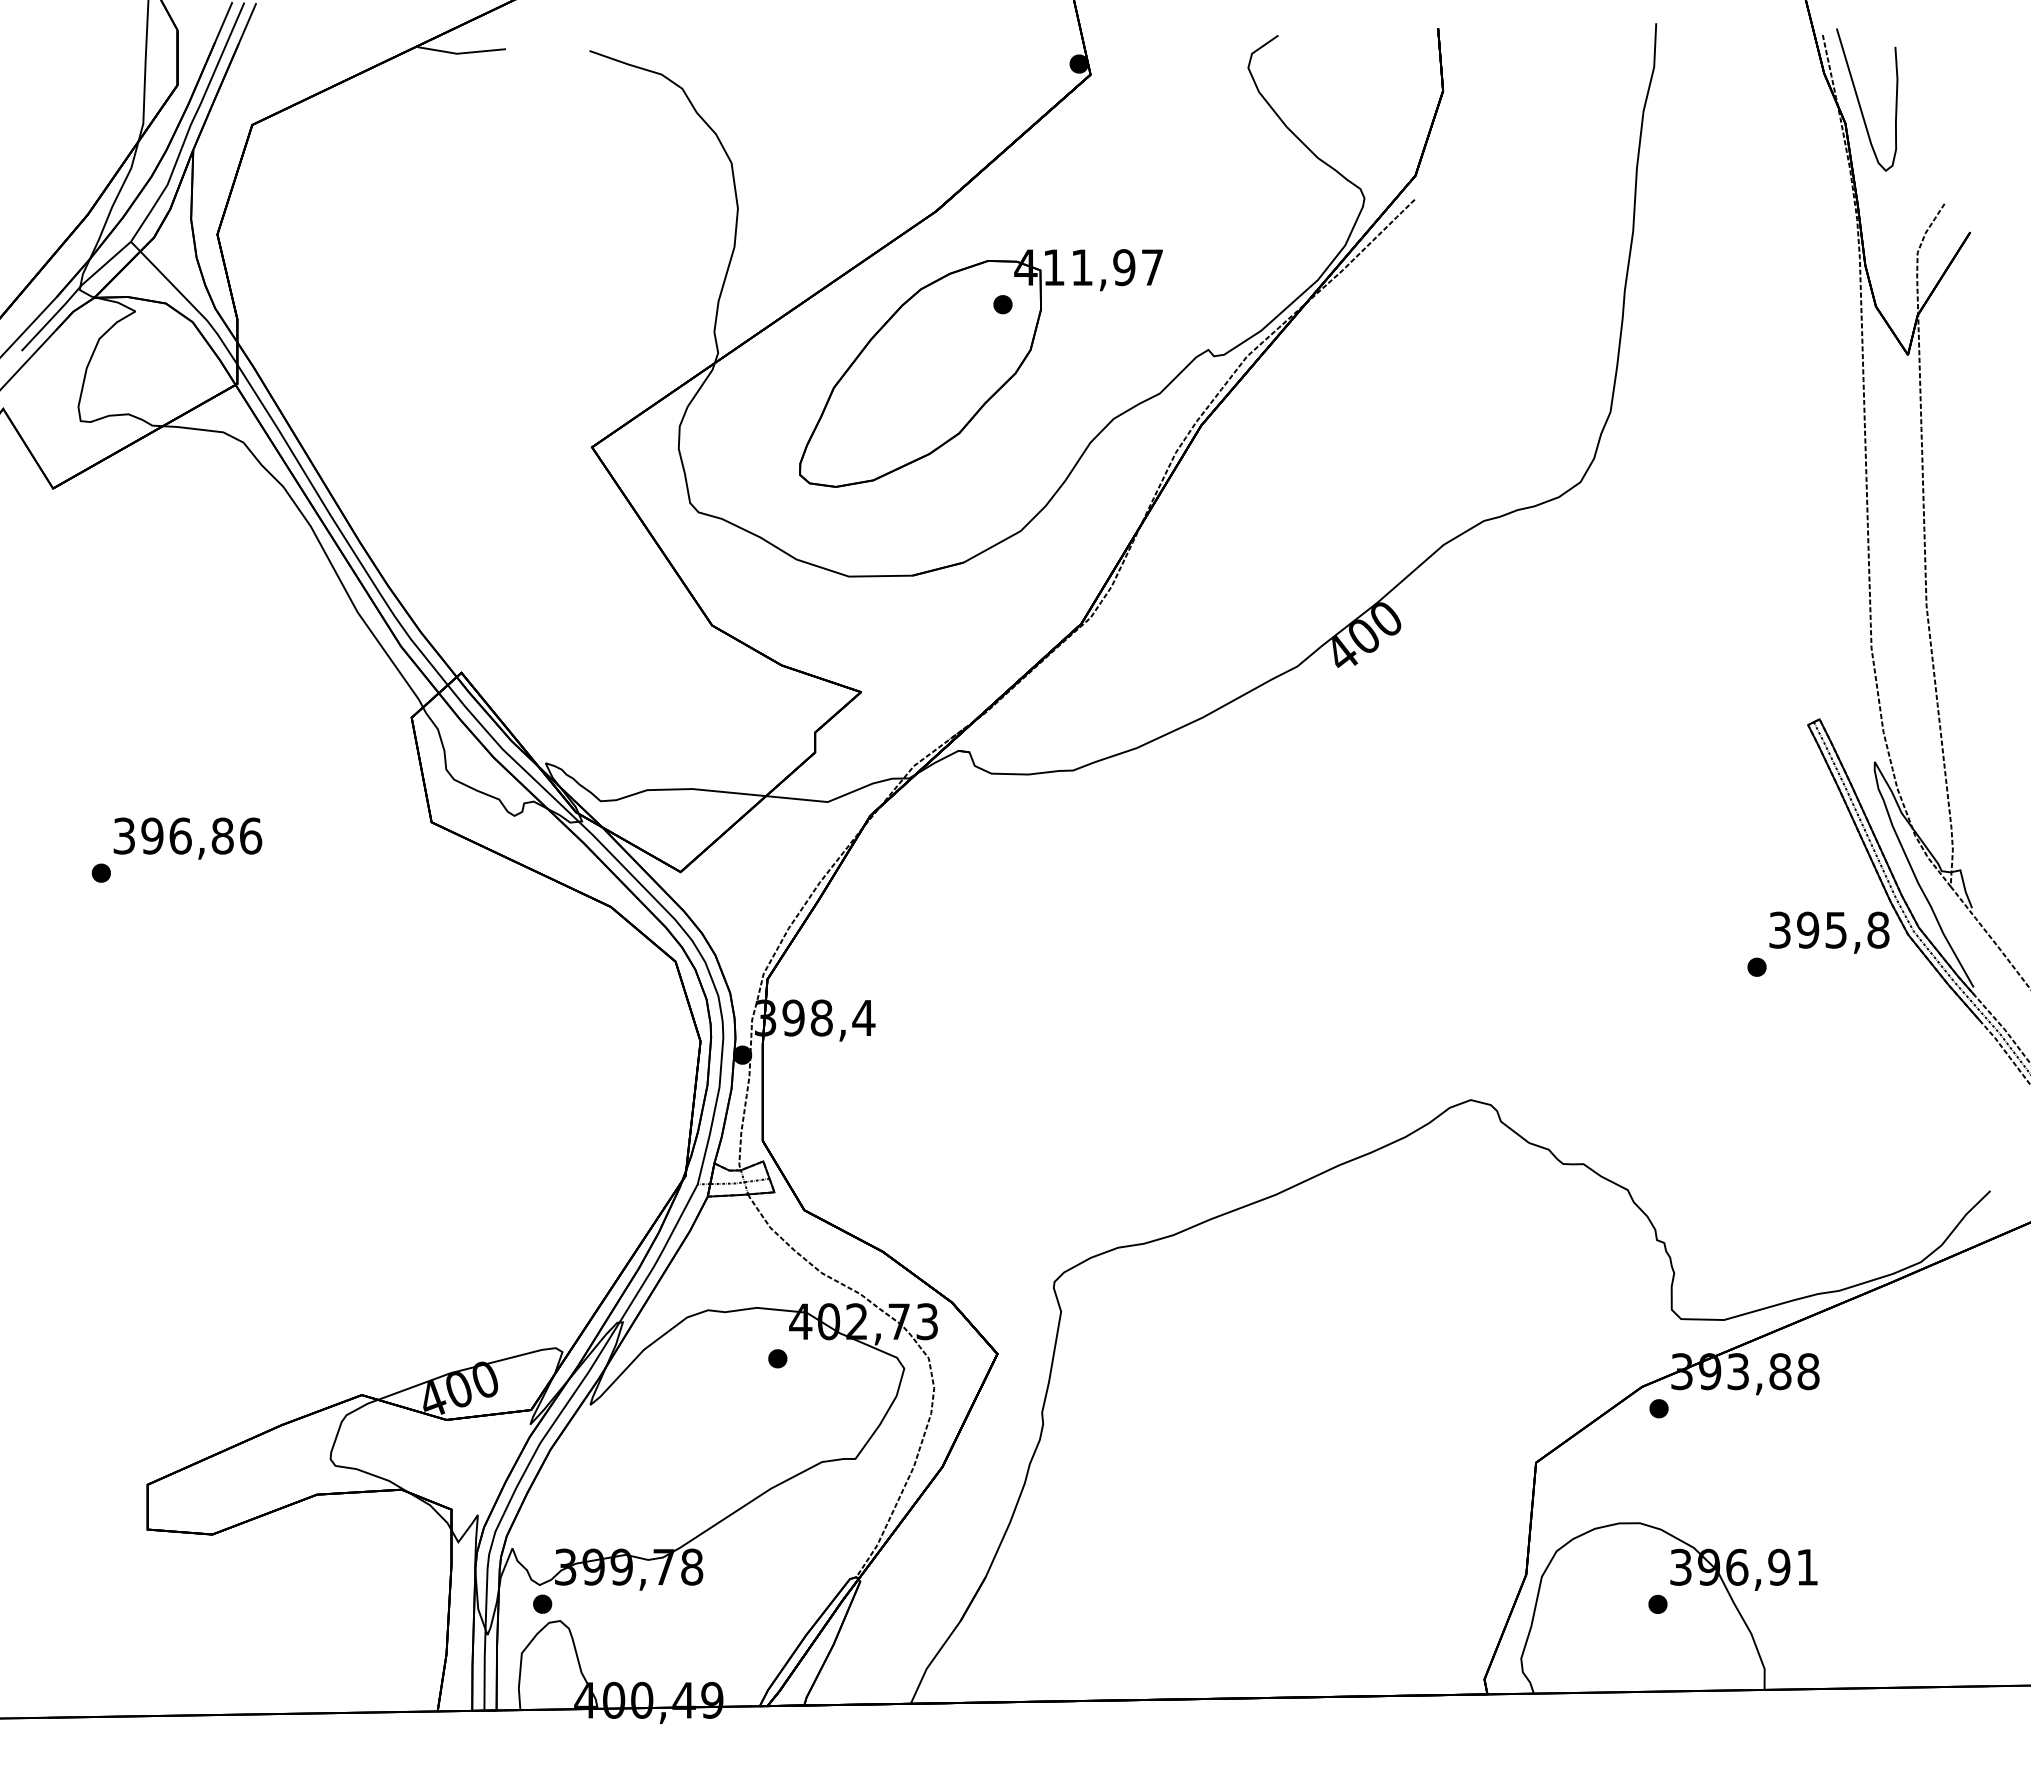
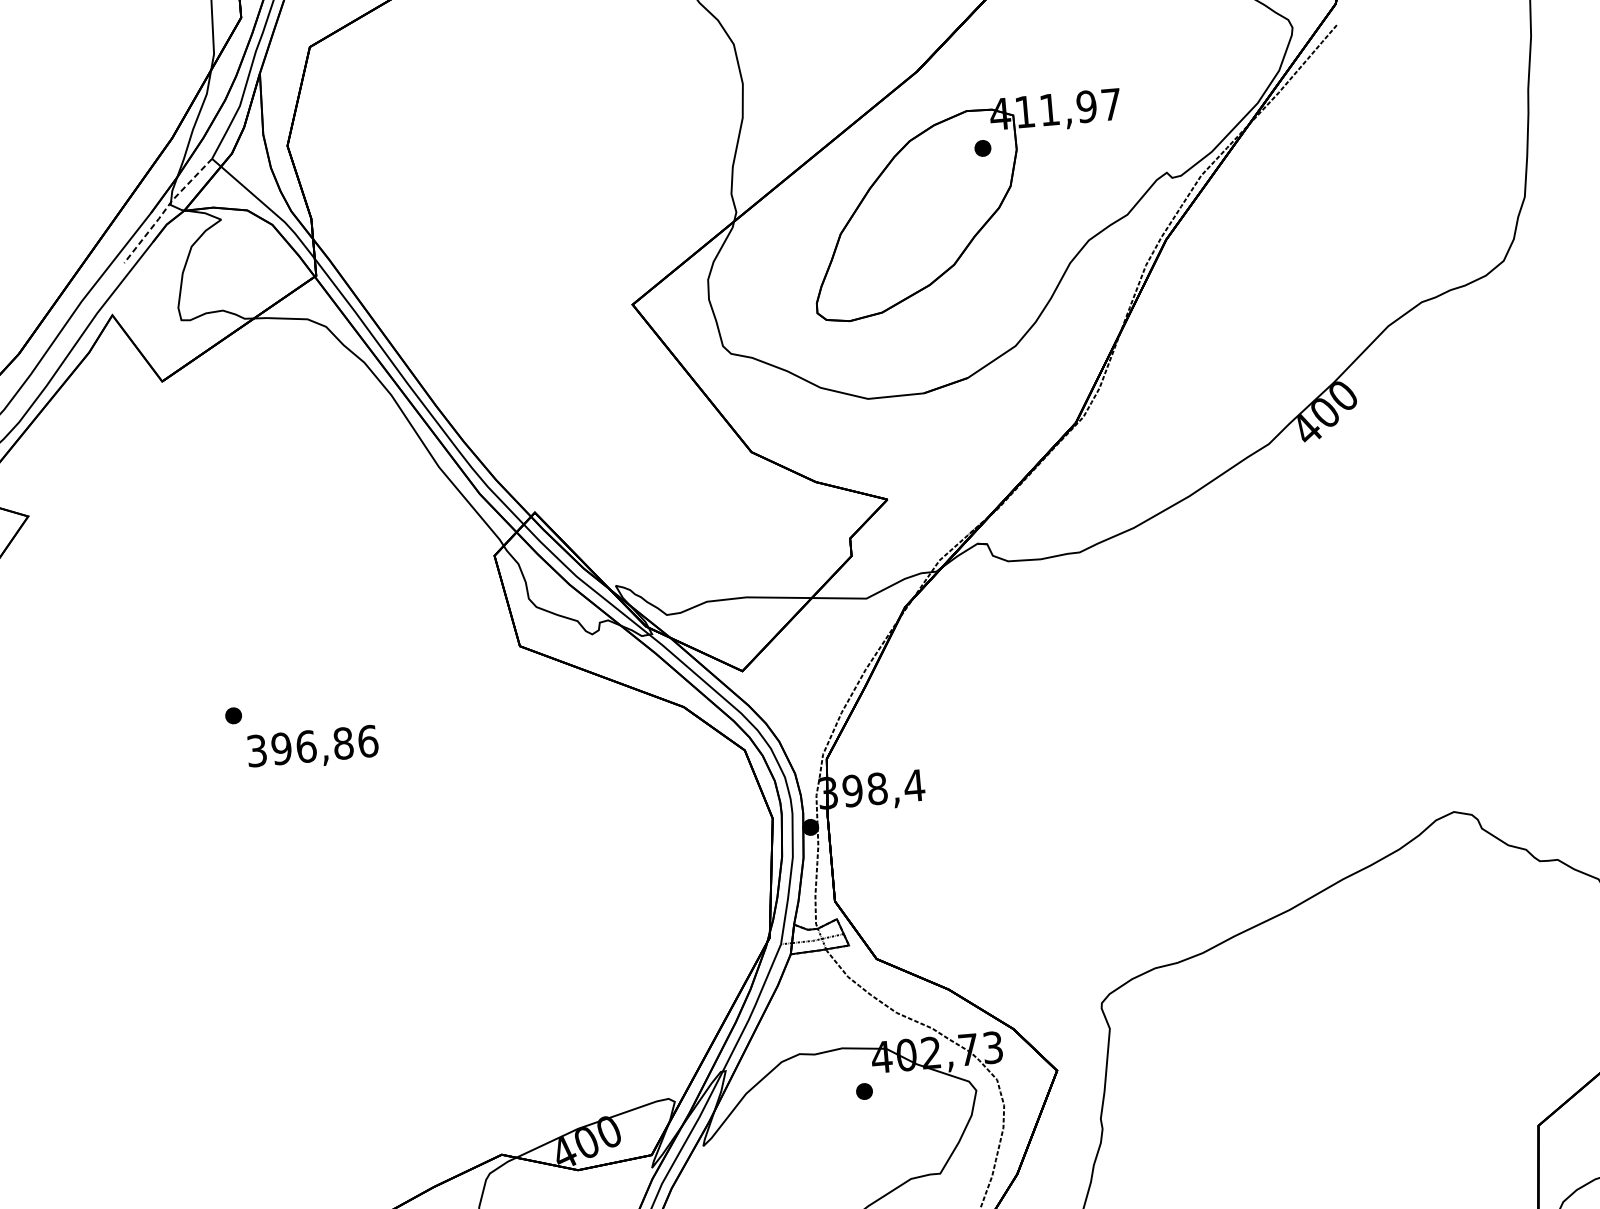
line: (74, 293) -> (166, 208), solid -> dashed
text: (187, 838) -> (312, 748), moved

